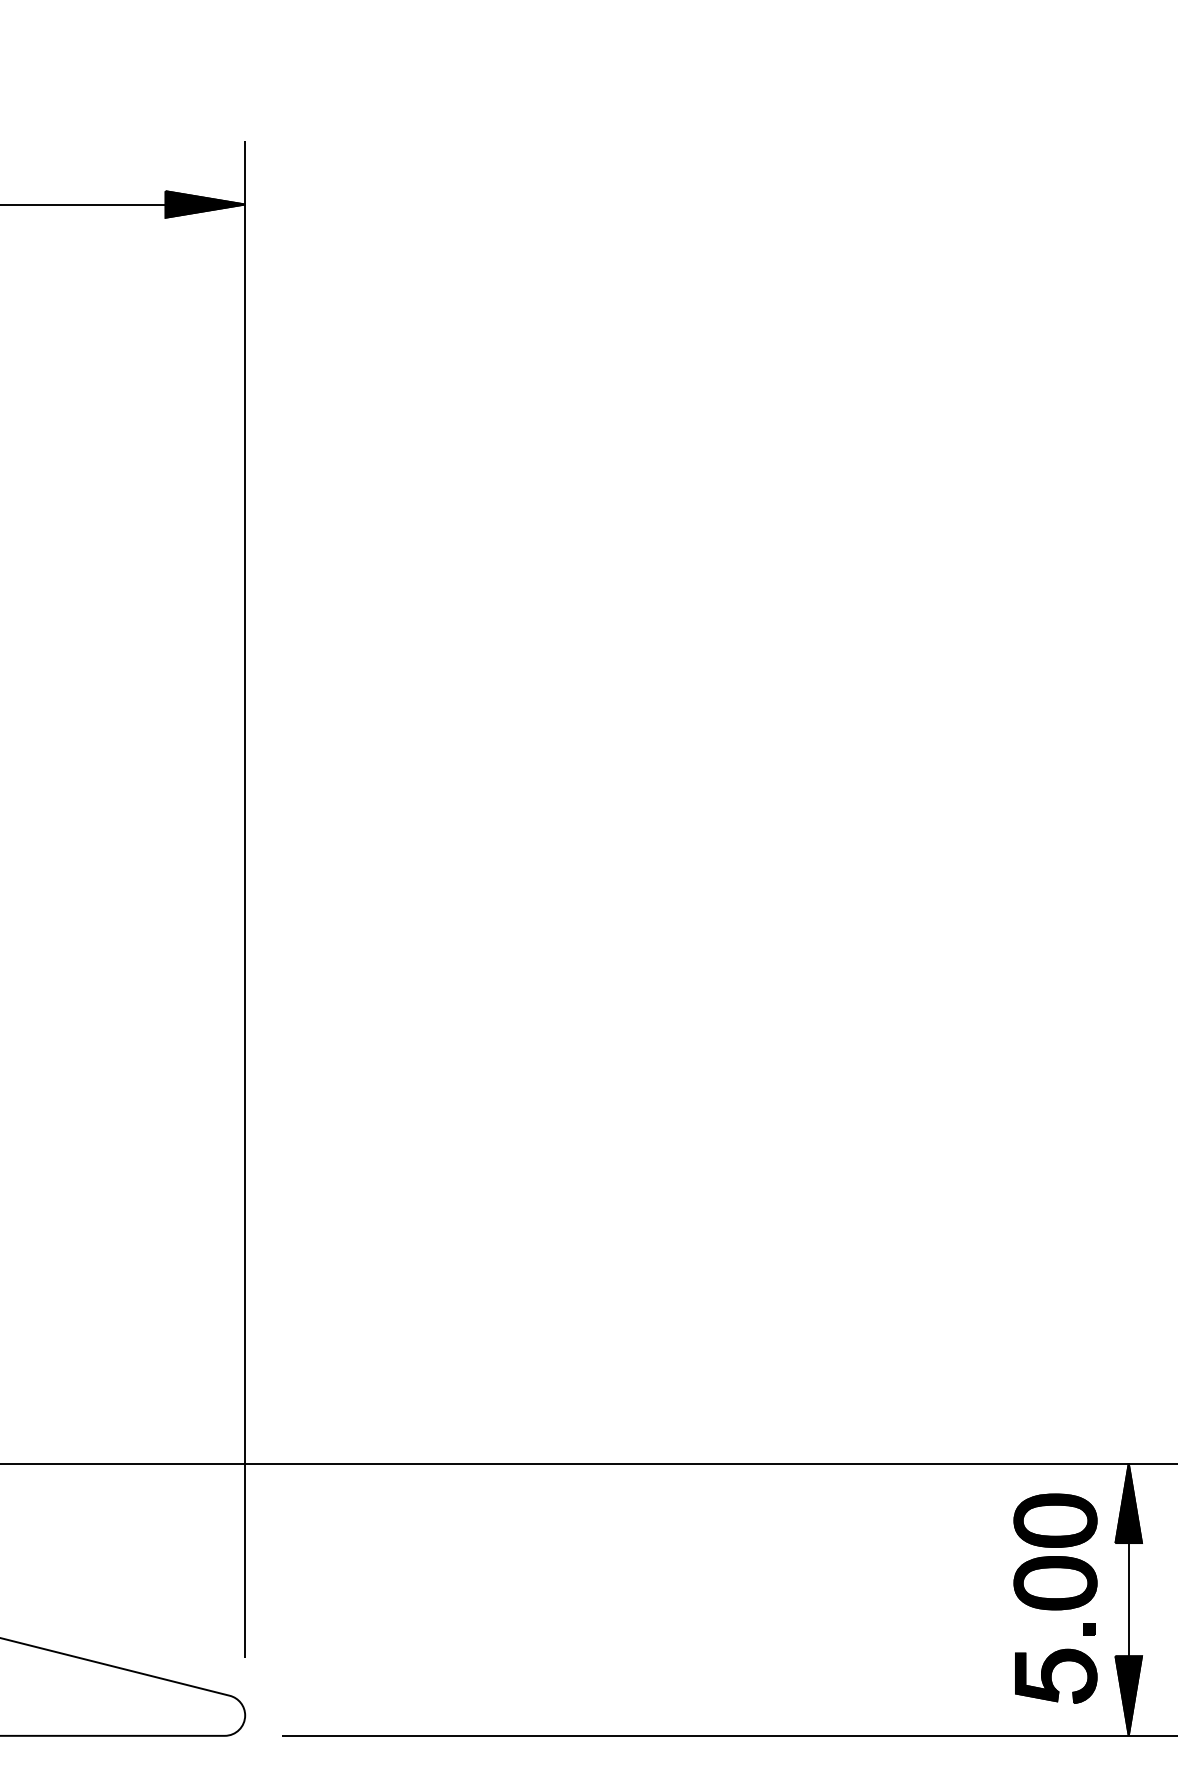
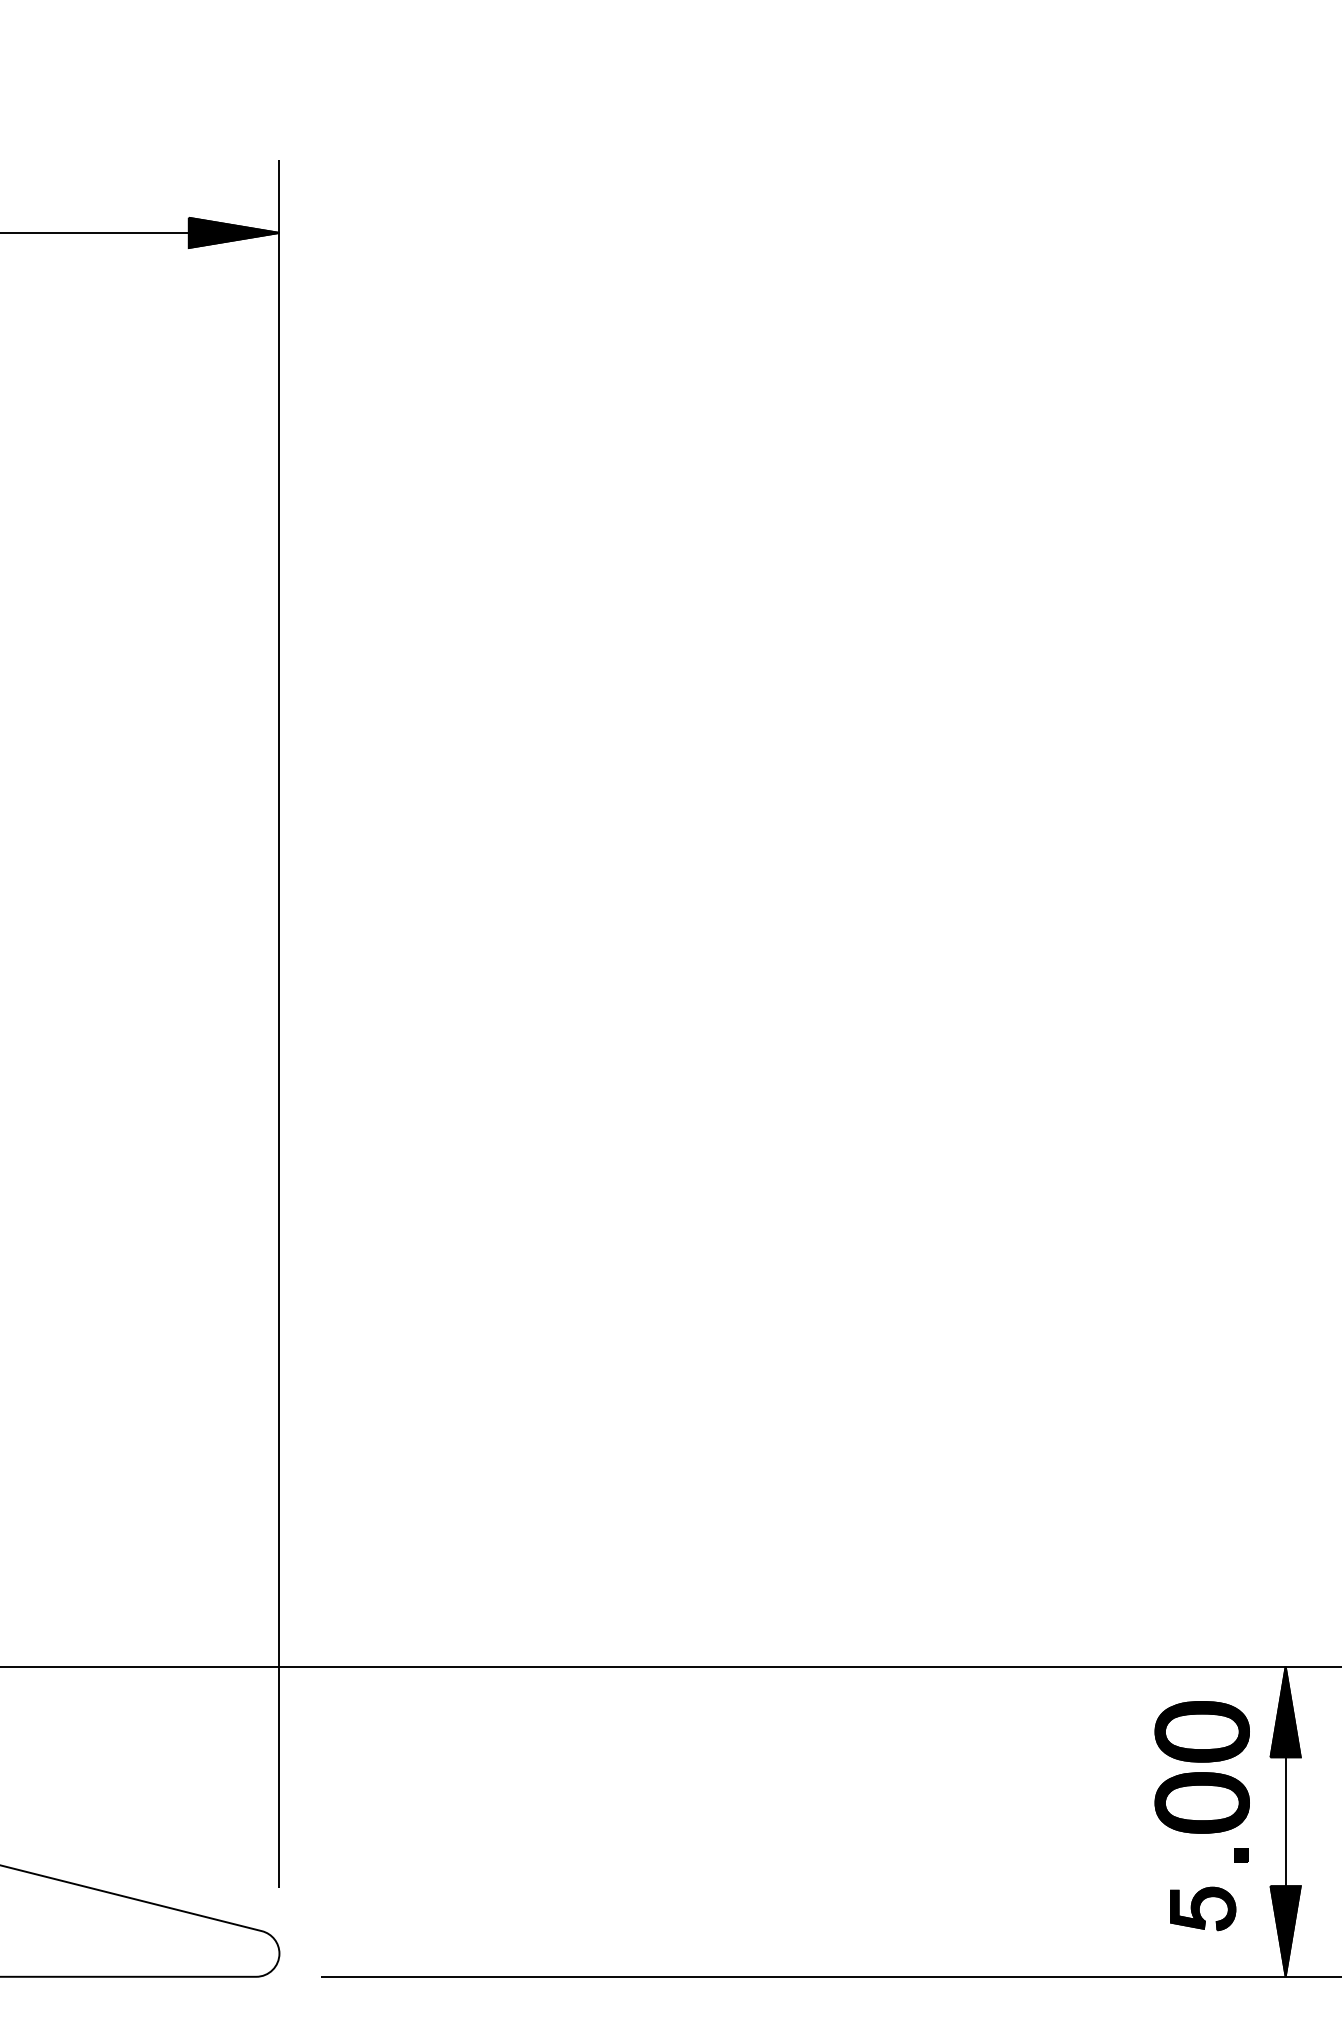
part: (1056, 1675) -> (1203, 1908), size x0.7

